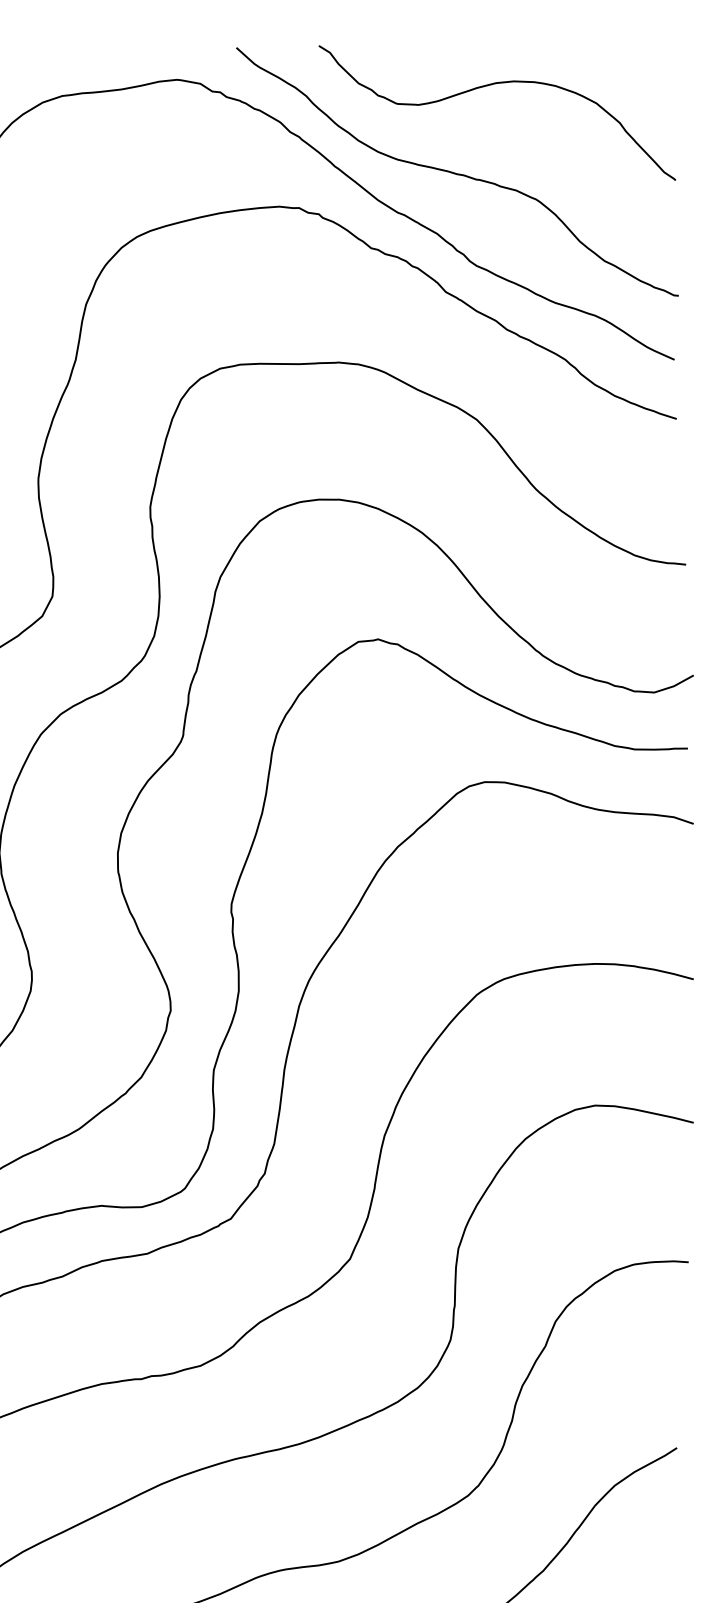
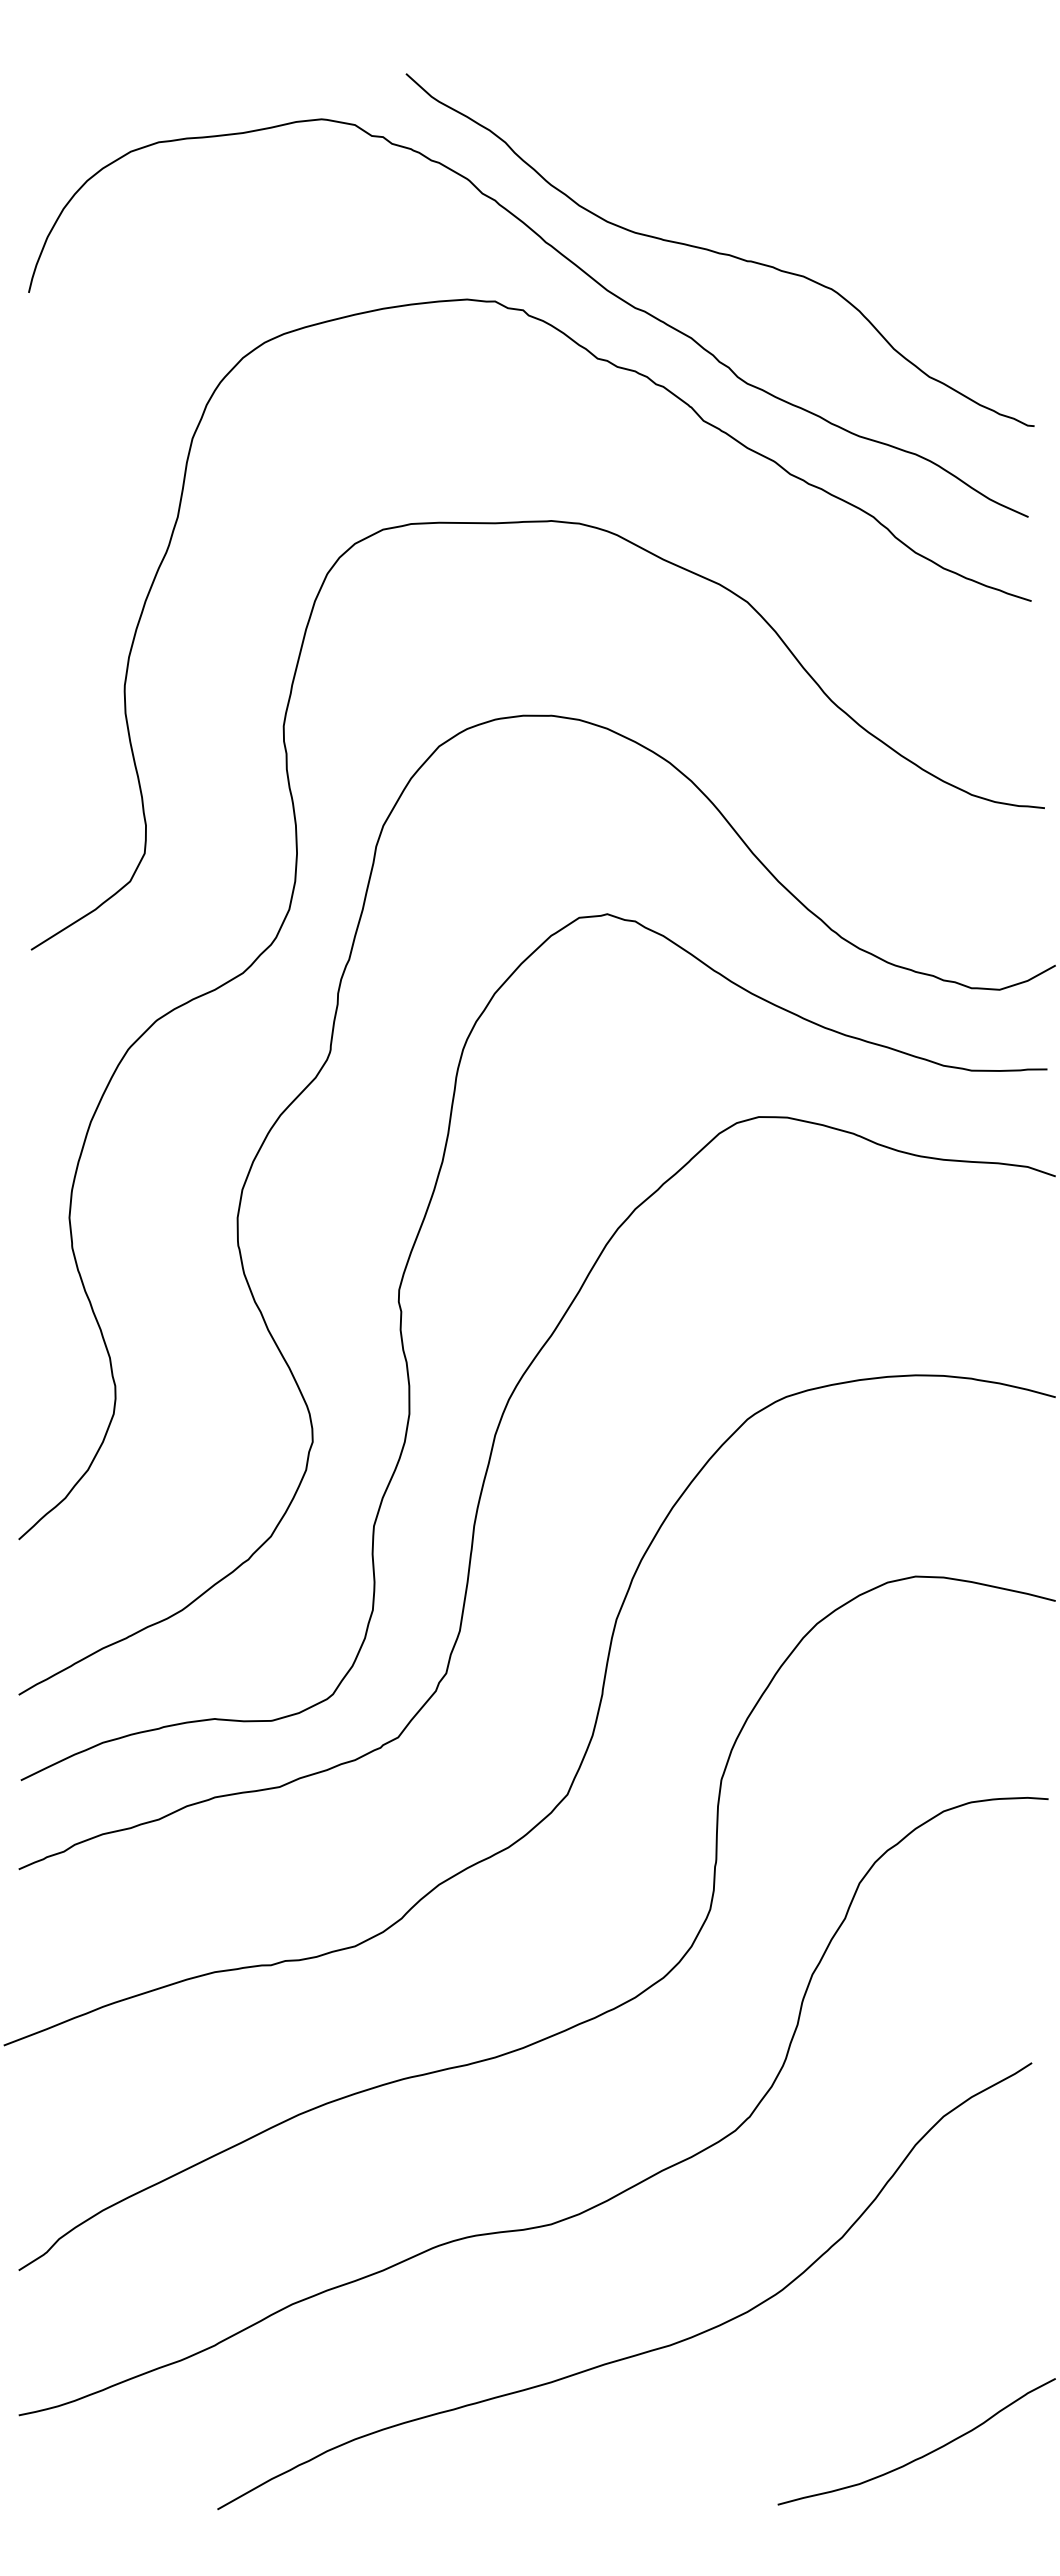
curve: (490, 85) -> (766, 127), removed

